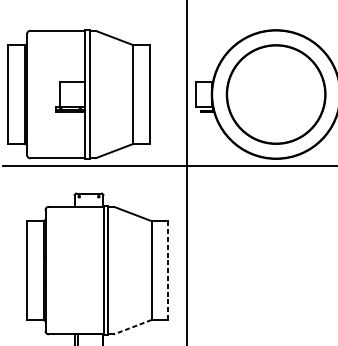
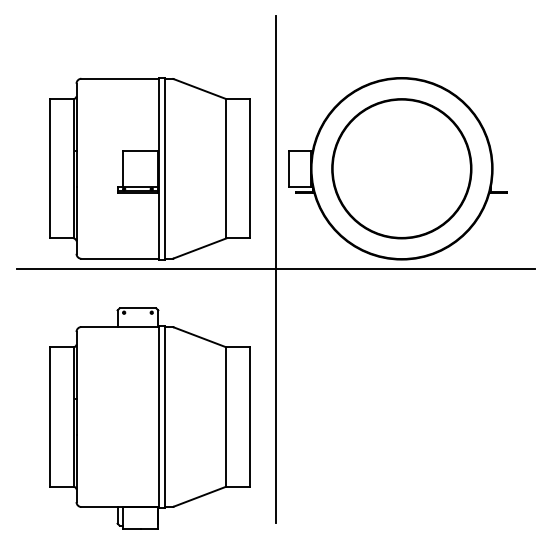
part: (78, 94) -> (149, 168), moved
line: (168, 270) -> (249, 417), dashed -> solid
line: (133, 326) -> (200, 496), dashed -> solid

